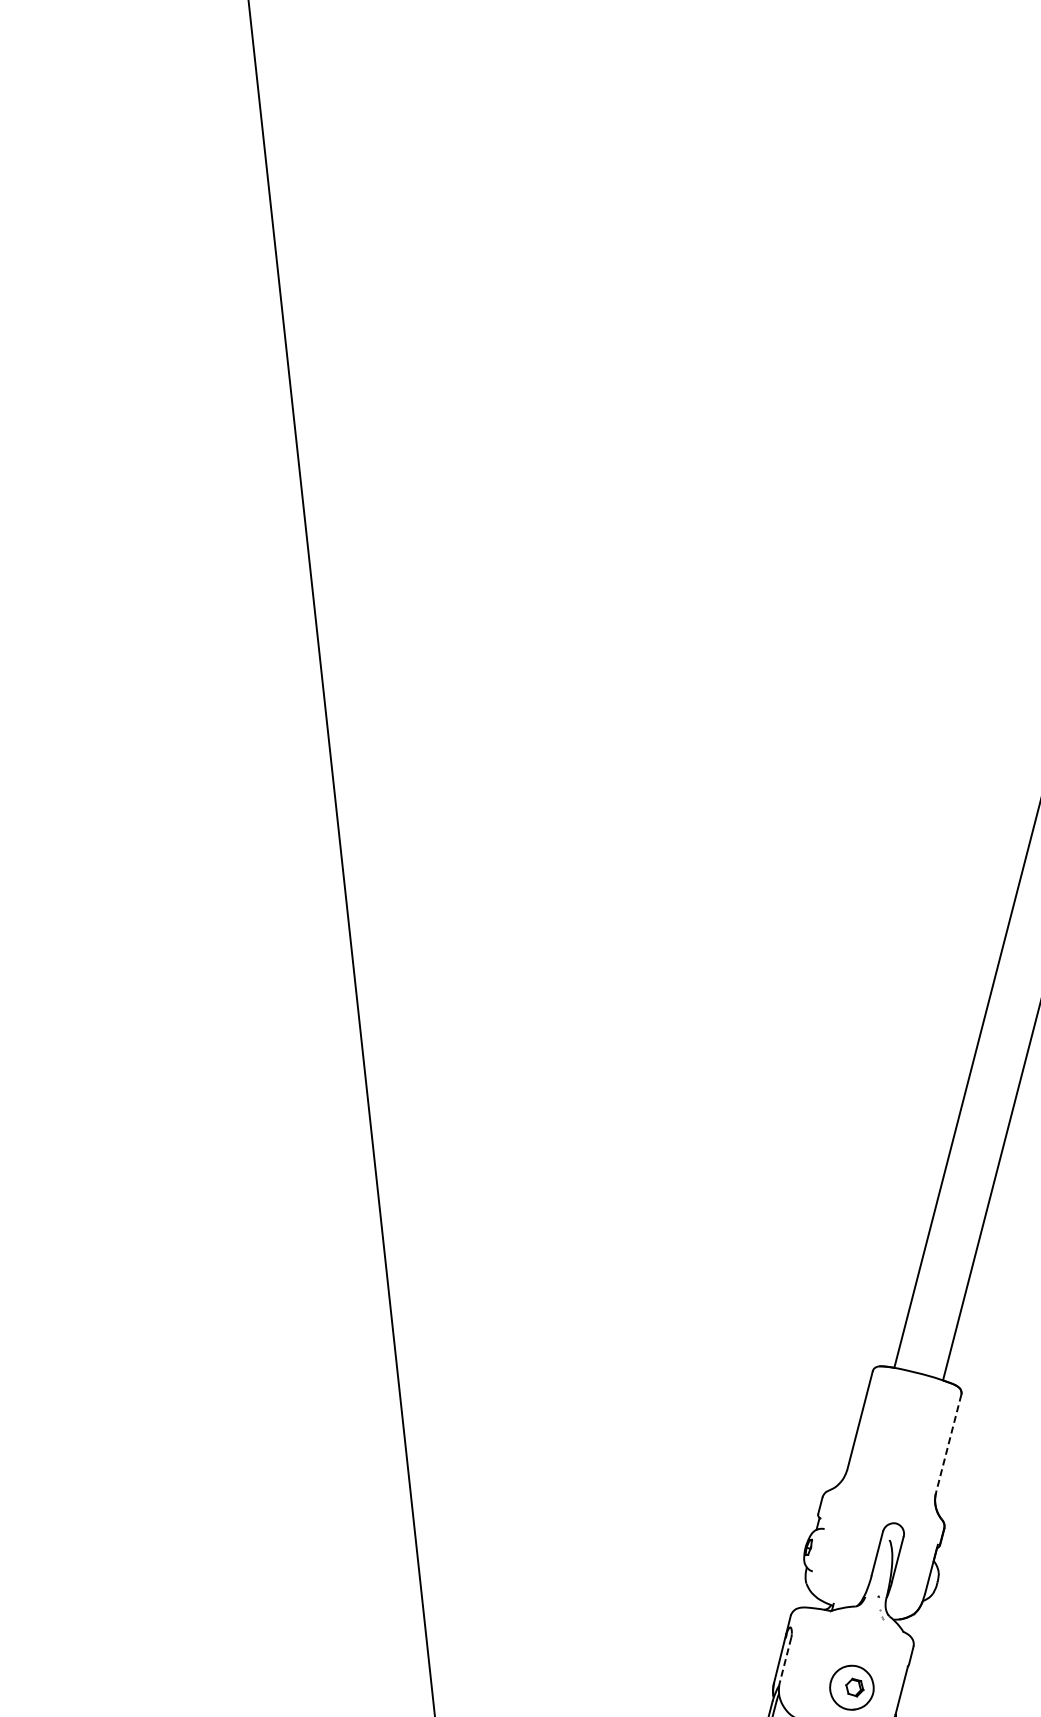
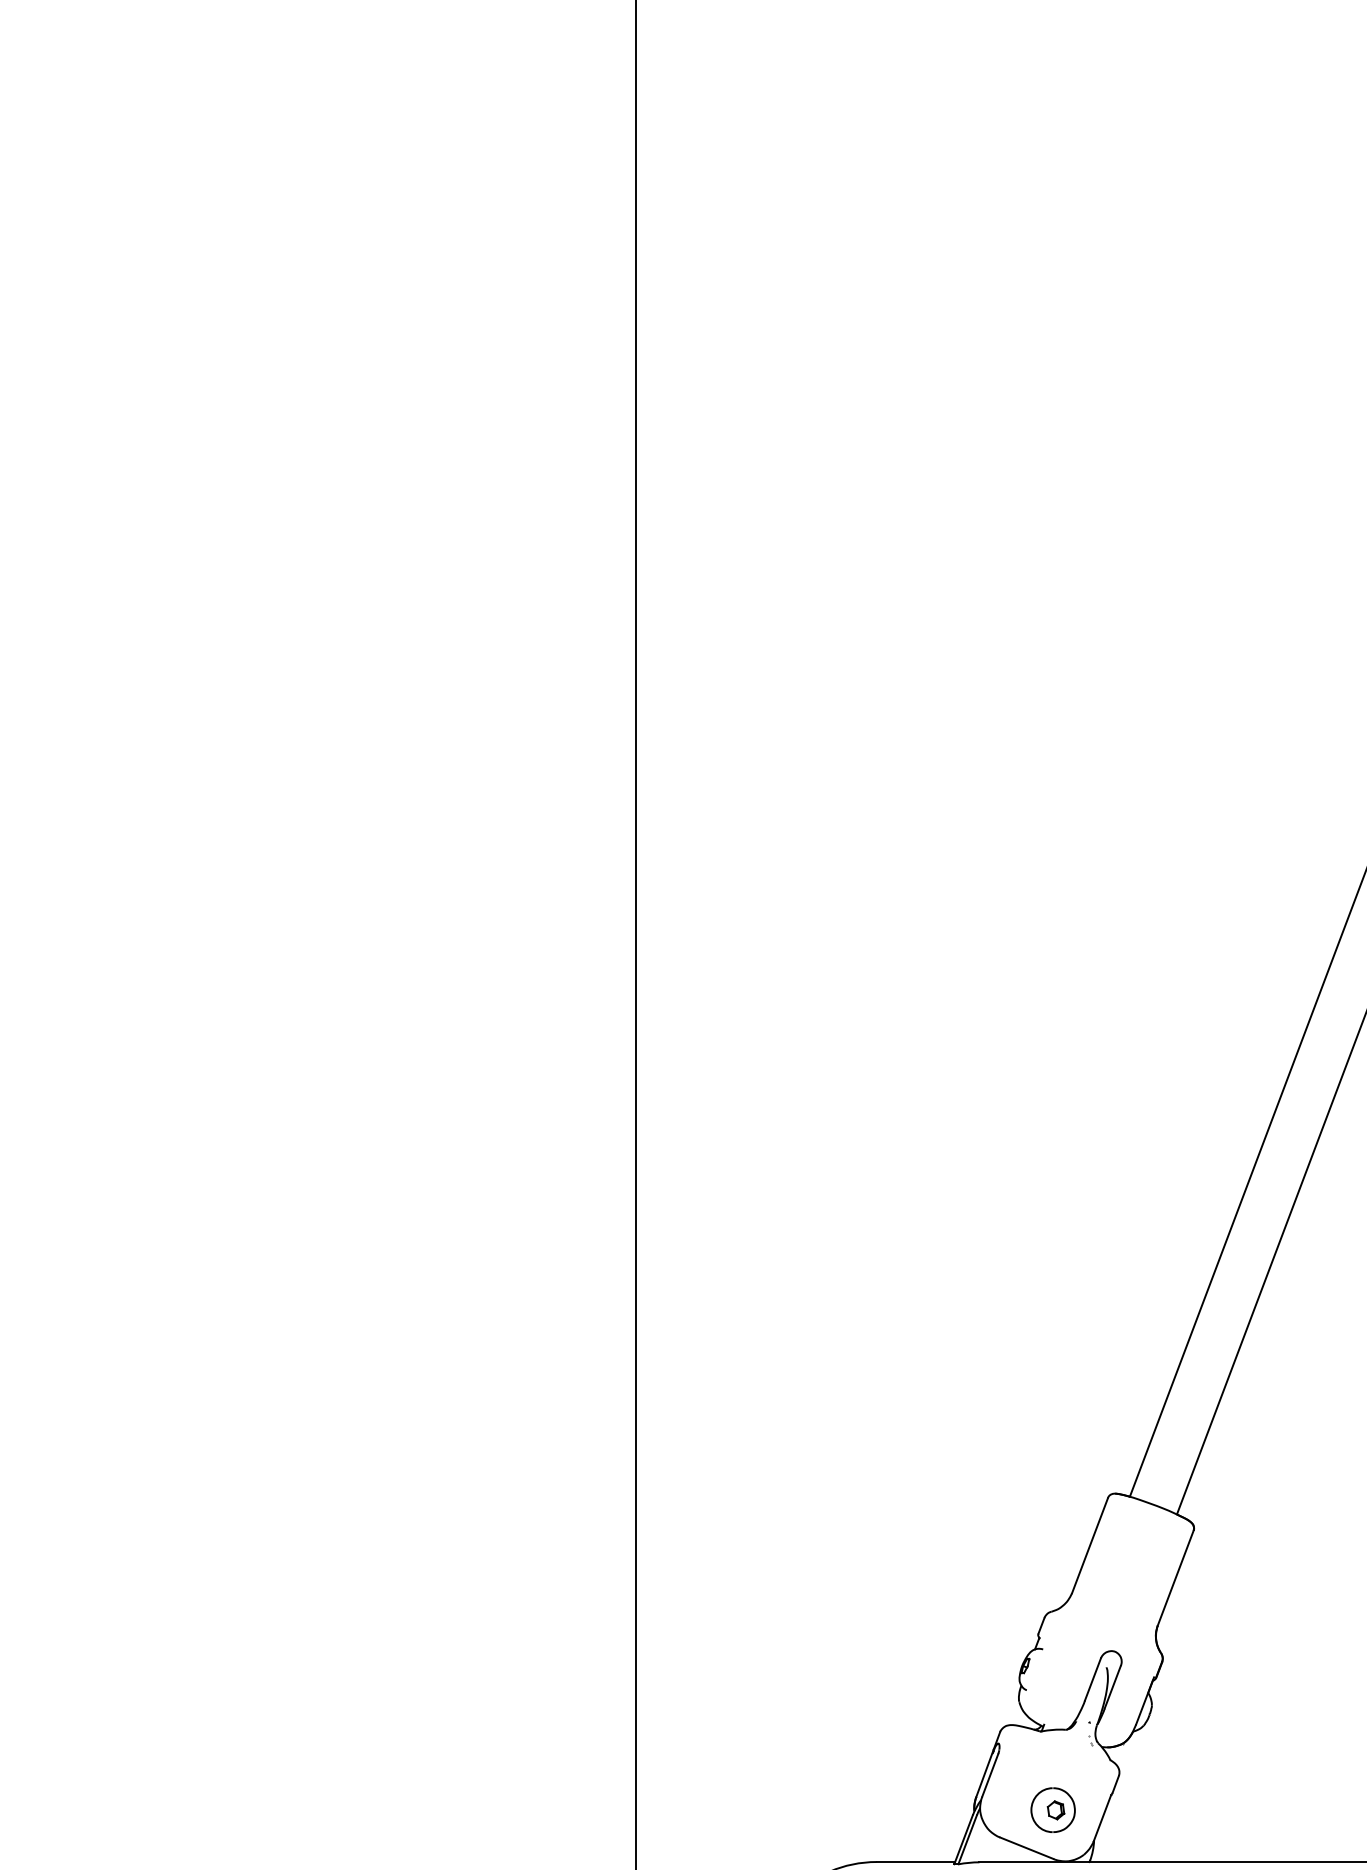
line: (948, 1444) -> (1175, 1578), dashed -> solid
line: (785, 1660) -> (990, 1775), dashed -> solid

